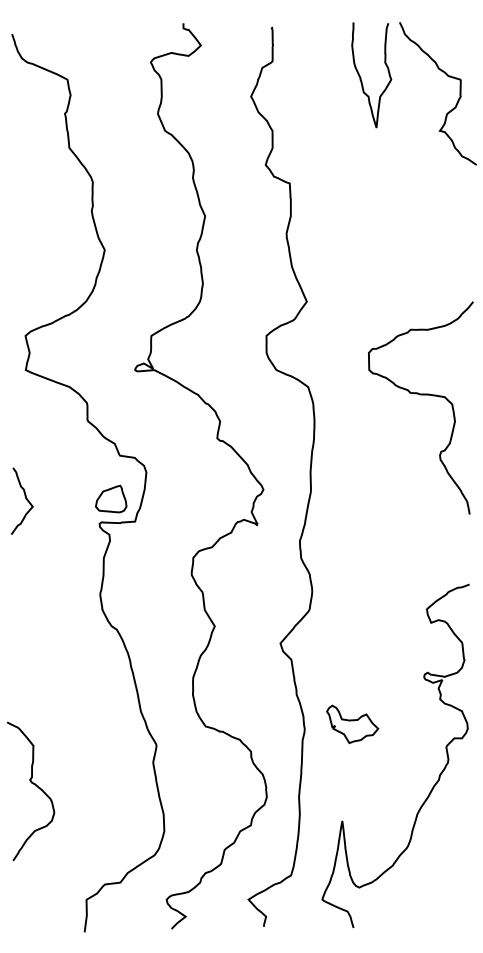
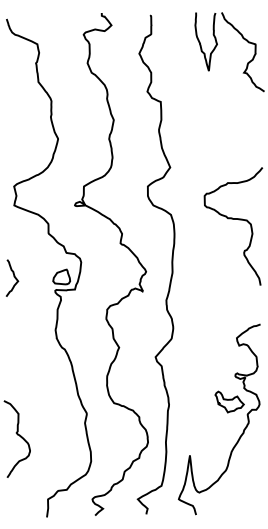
part: (352, 723) -> (229, 401), moved

